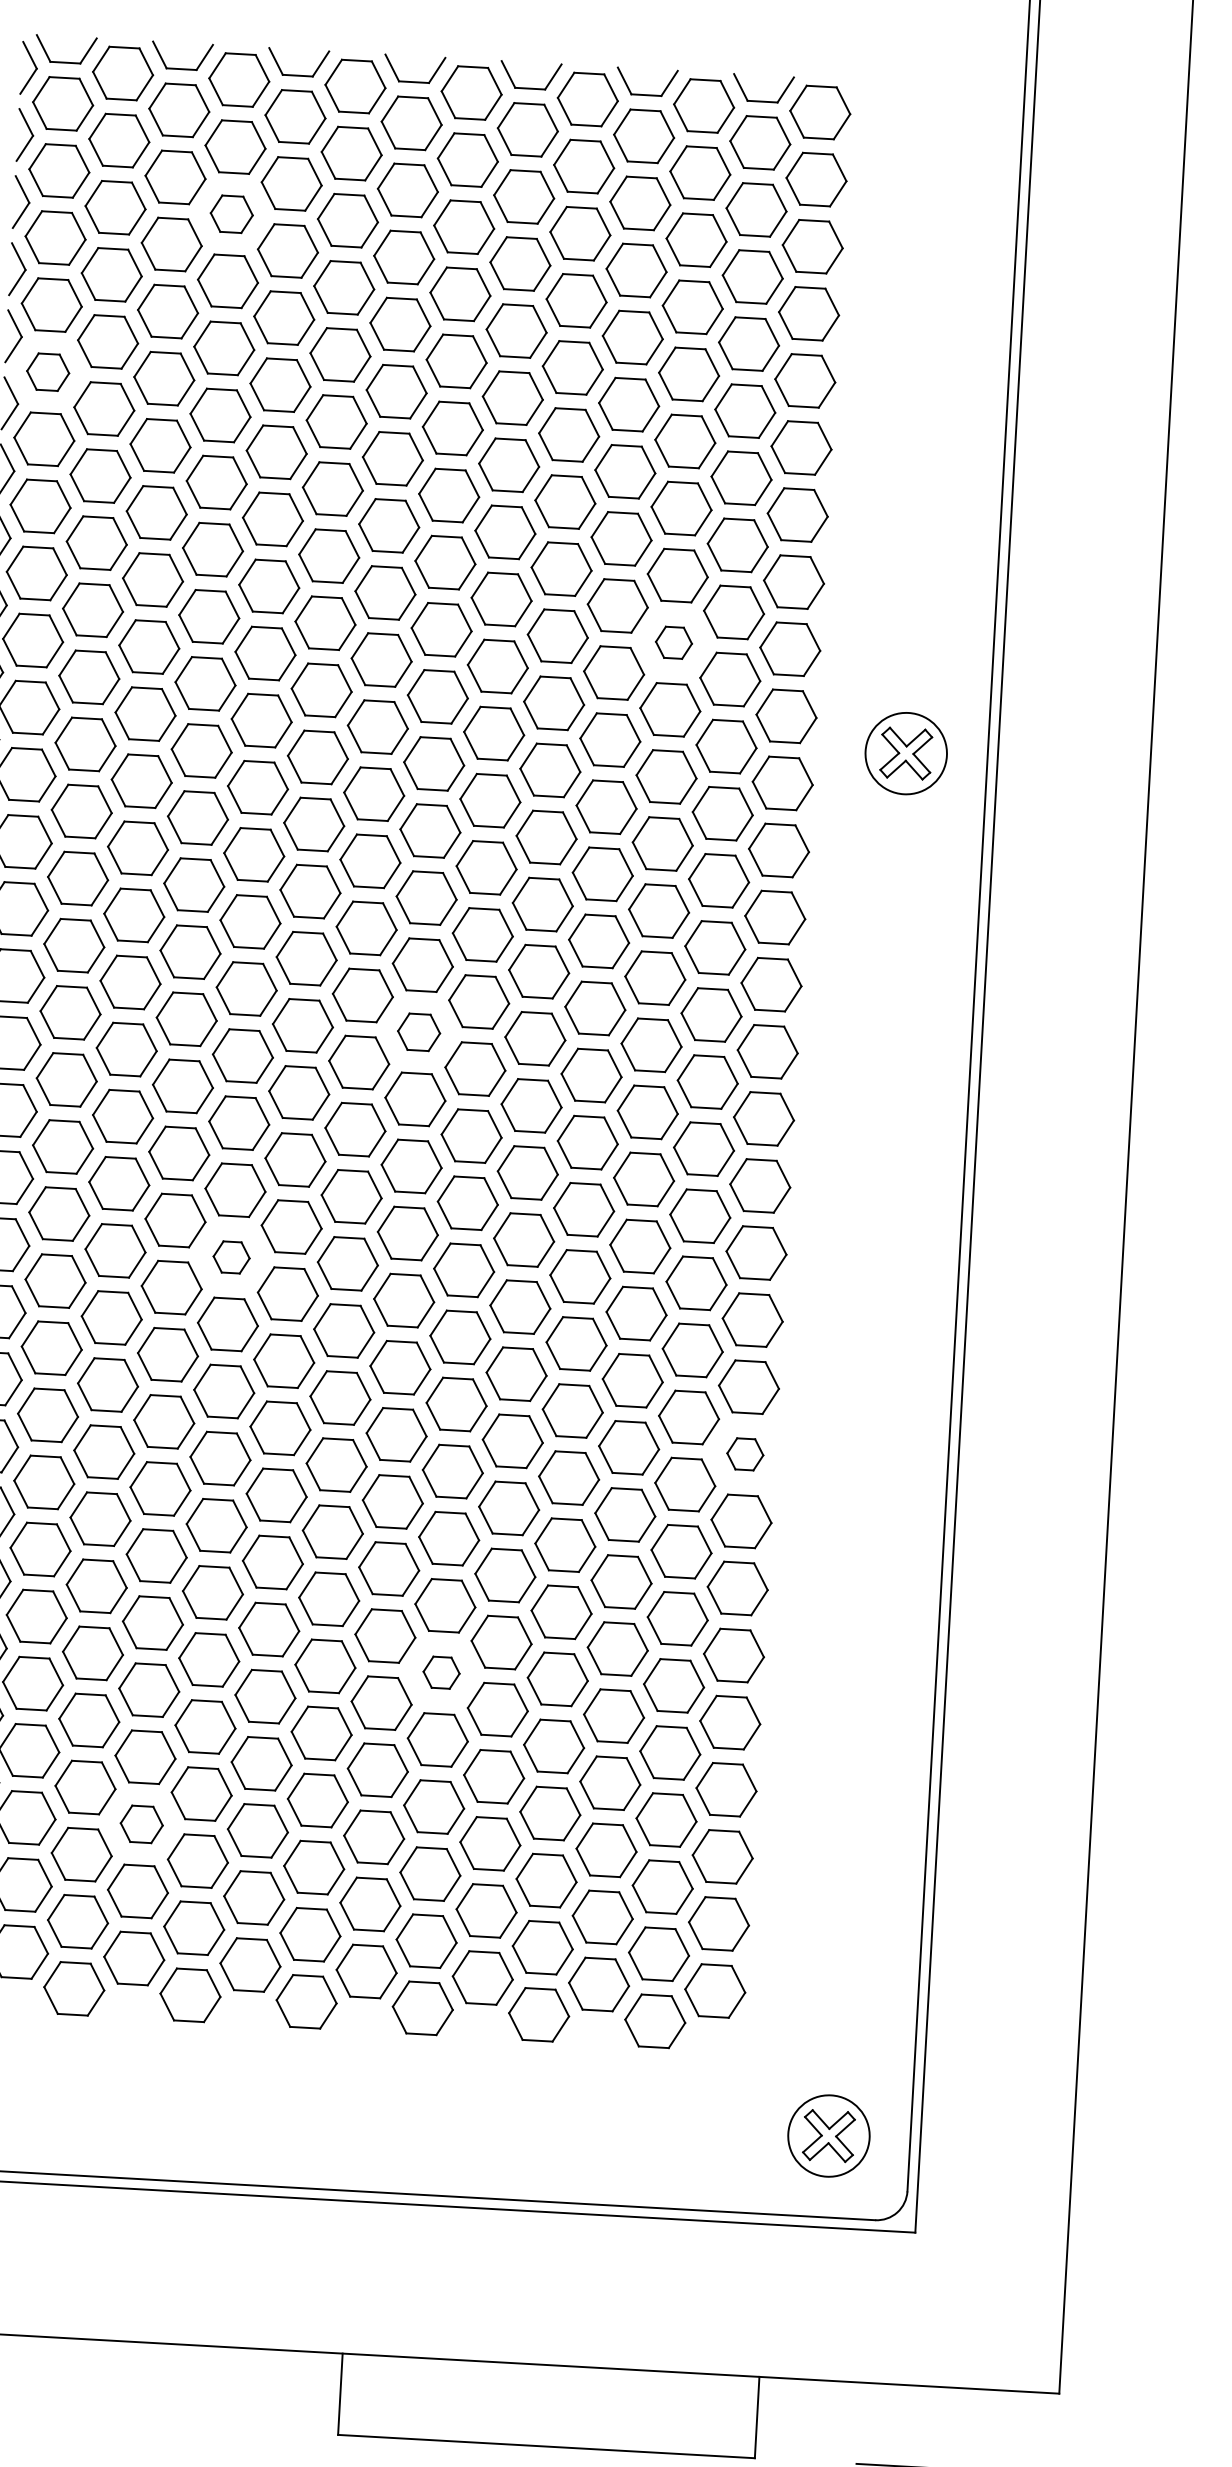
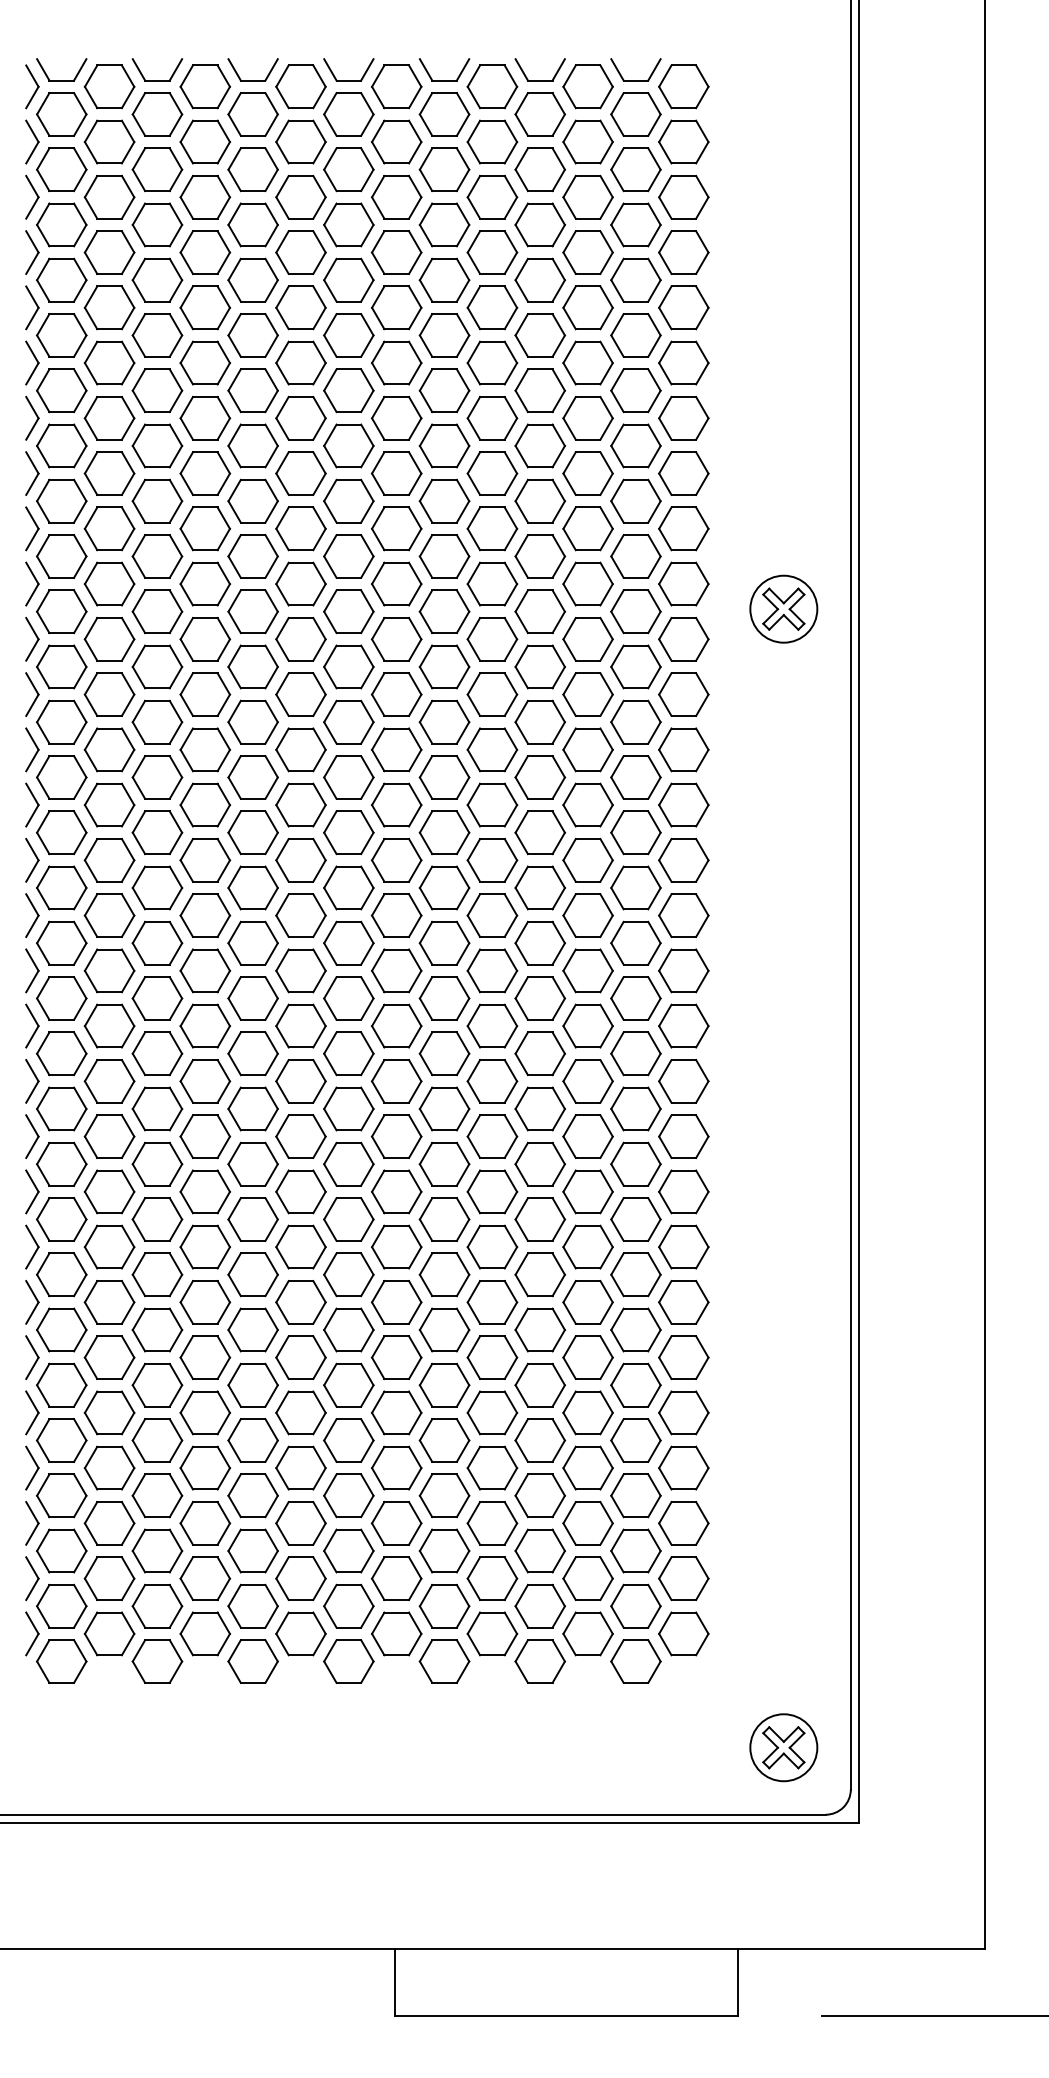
part: (231, 214) -> (205, 197), size x1.43
part: (47, 372) -> (61, 335), size x1.43
part: (673, 642) -> (587, 528), size x1.67
part: (418, 1032) -> (396, 860), size x1.43
part: (230, 1257) -> (252, 1053), size x1.67
part: (744, 1453) -> (683, 1191), size x1.67
part: (441, 1671) -> (444, 1384), size x1.67
part: (141, 1824) -> (205, 1523), size x1.43

